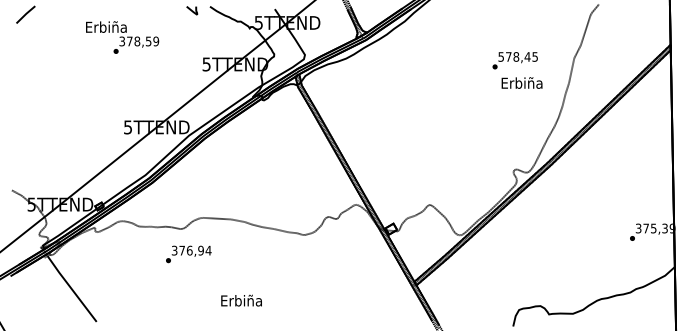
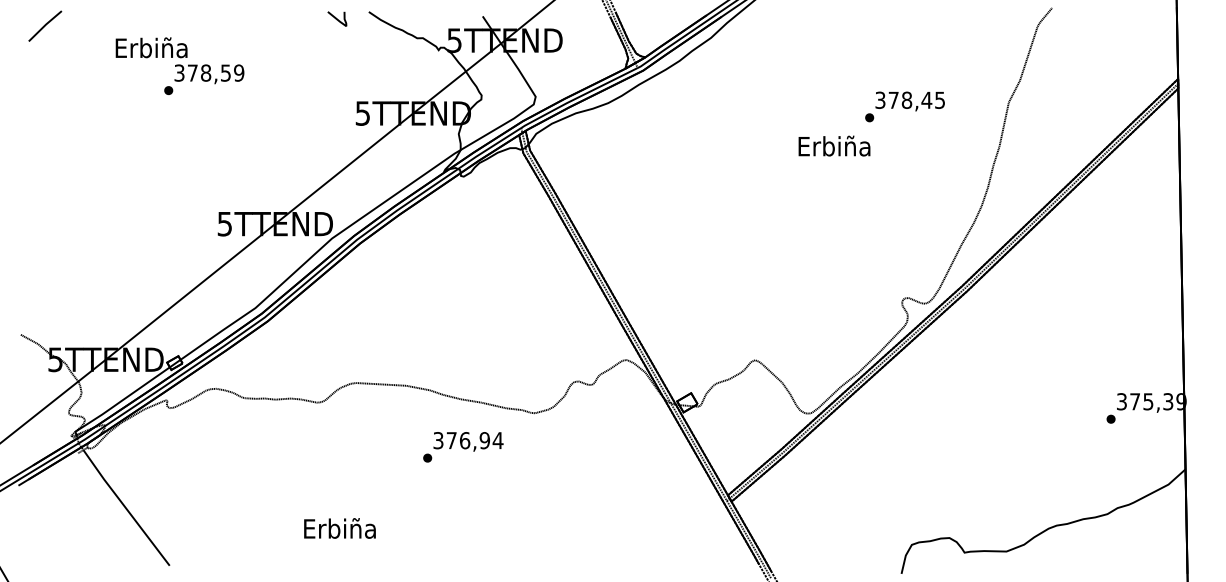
text: (122, 37) -> (179, 66), moved
text: (500, 56) -> (879, 99), 578,45 -> 378,45
text: (521, 82) -> (833, 145), moved
text: (188, 254) -> (462, 447), moved
text: (241, 300) -> (339, 528), moved

